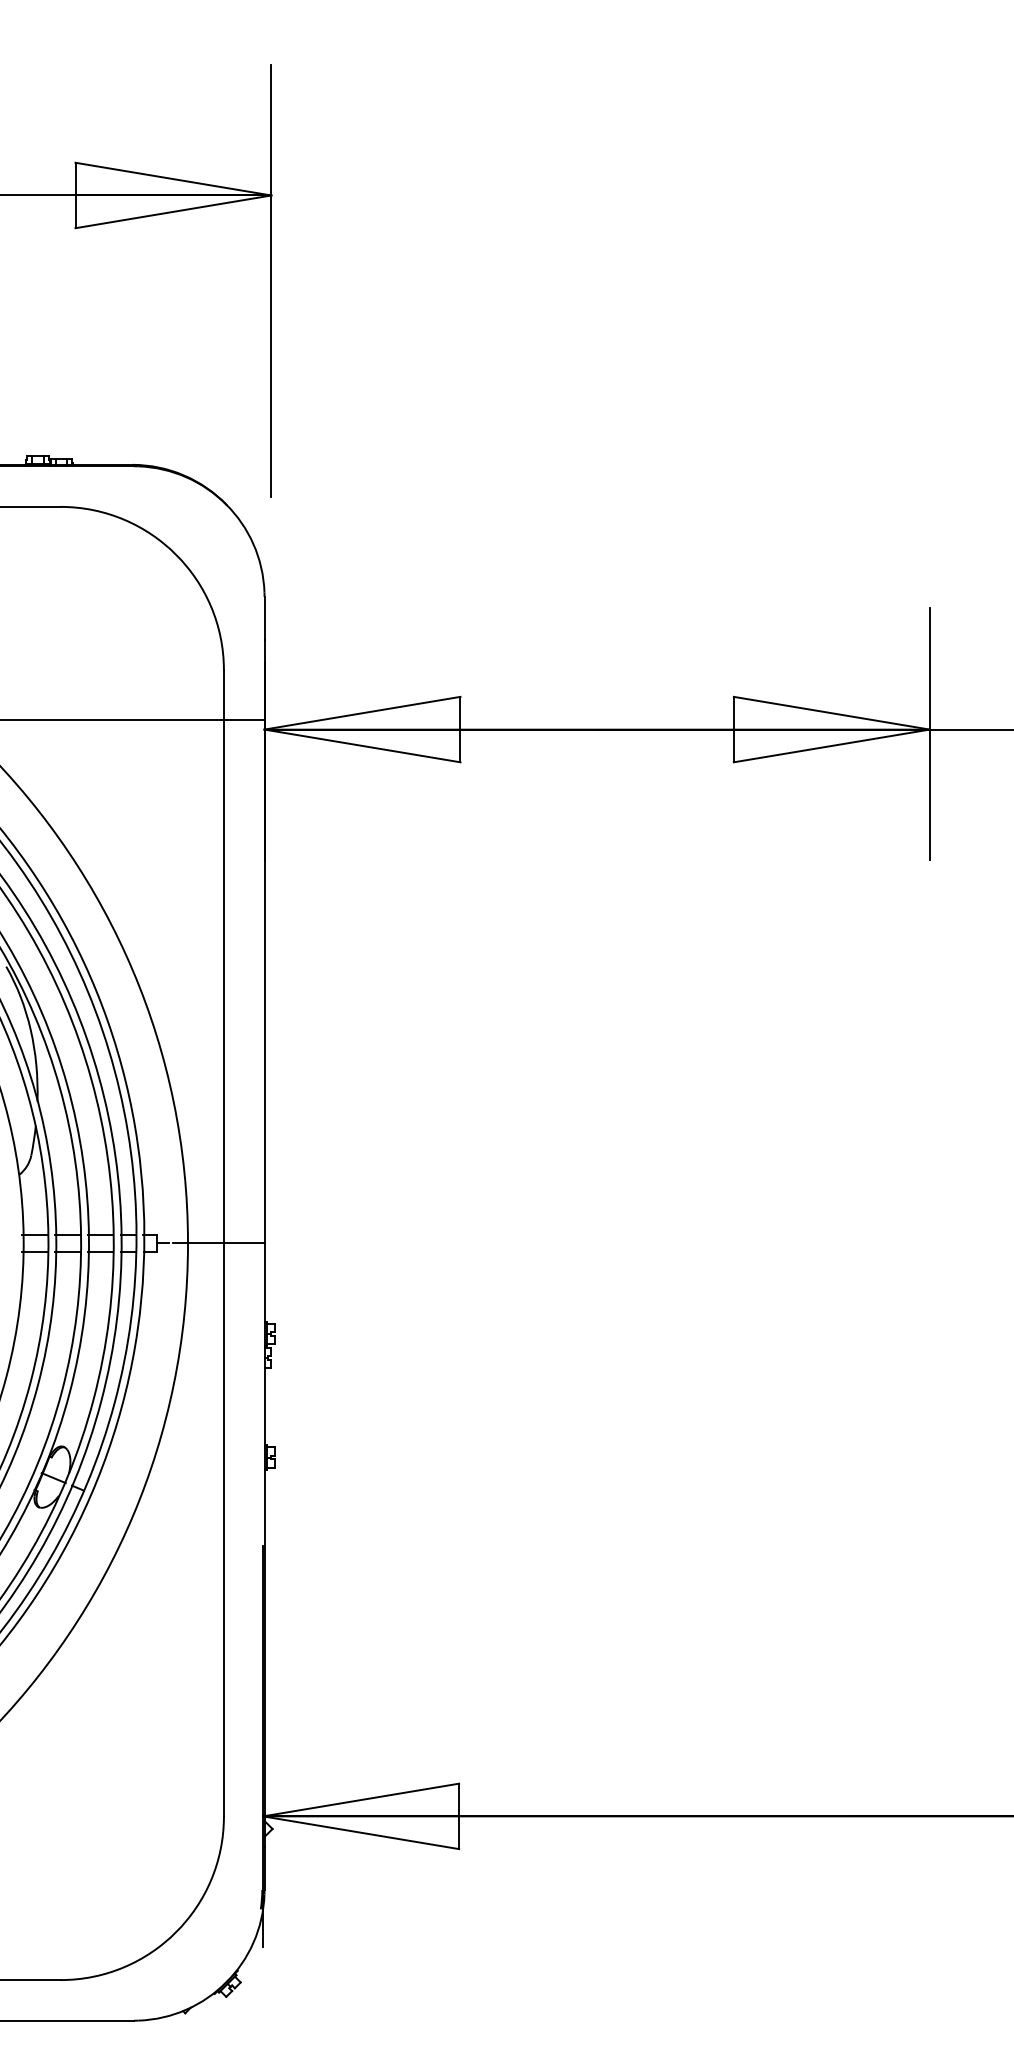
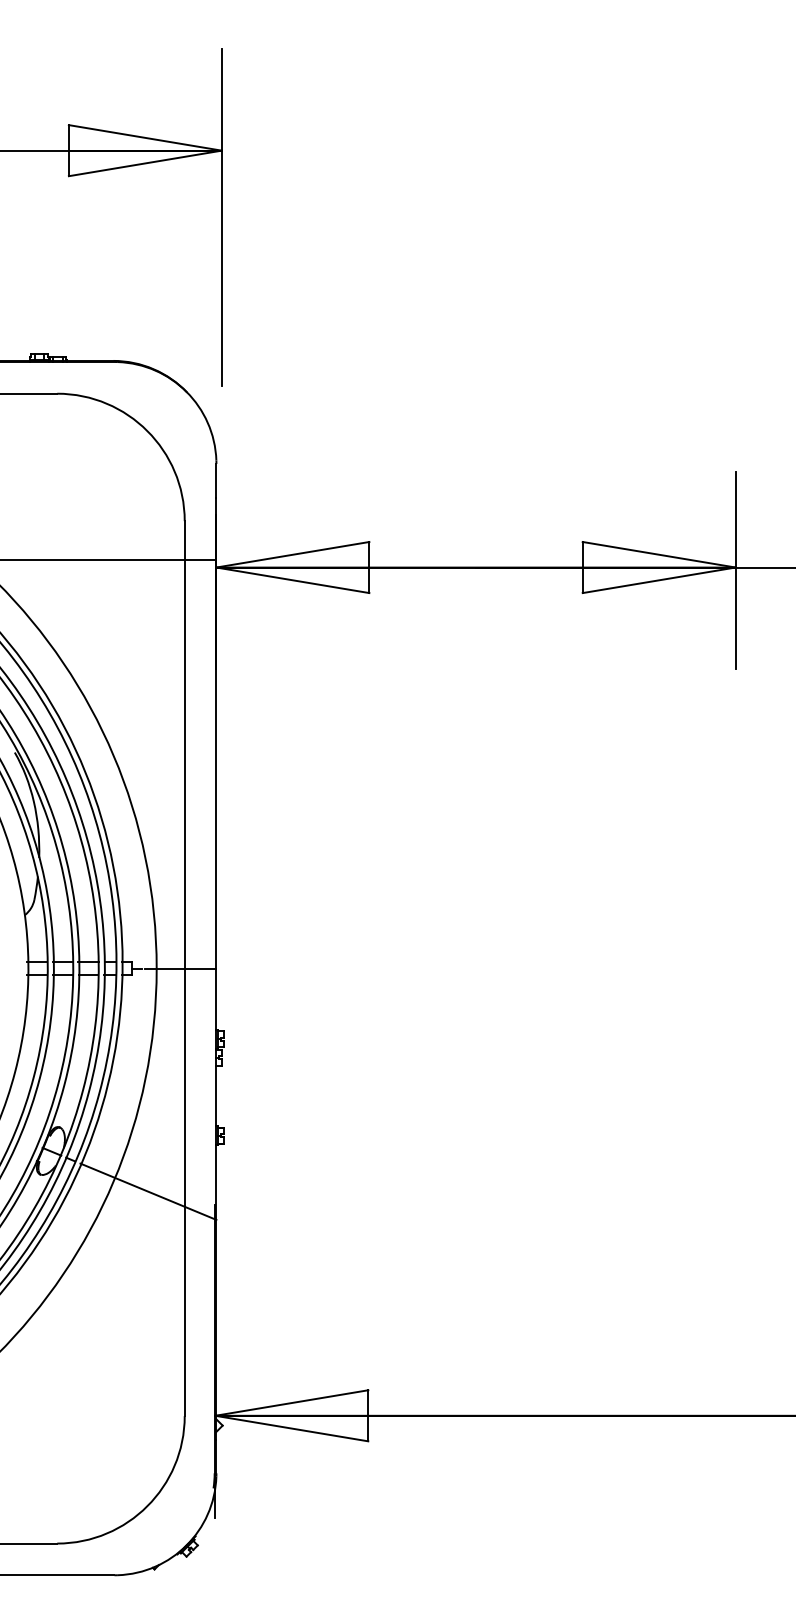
line: (177, 1529) -> (148, 1191), added

